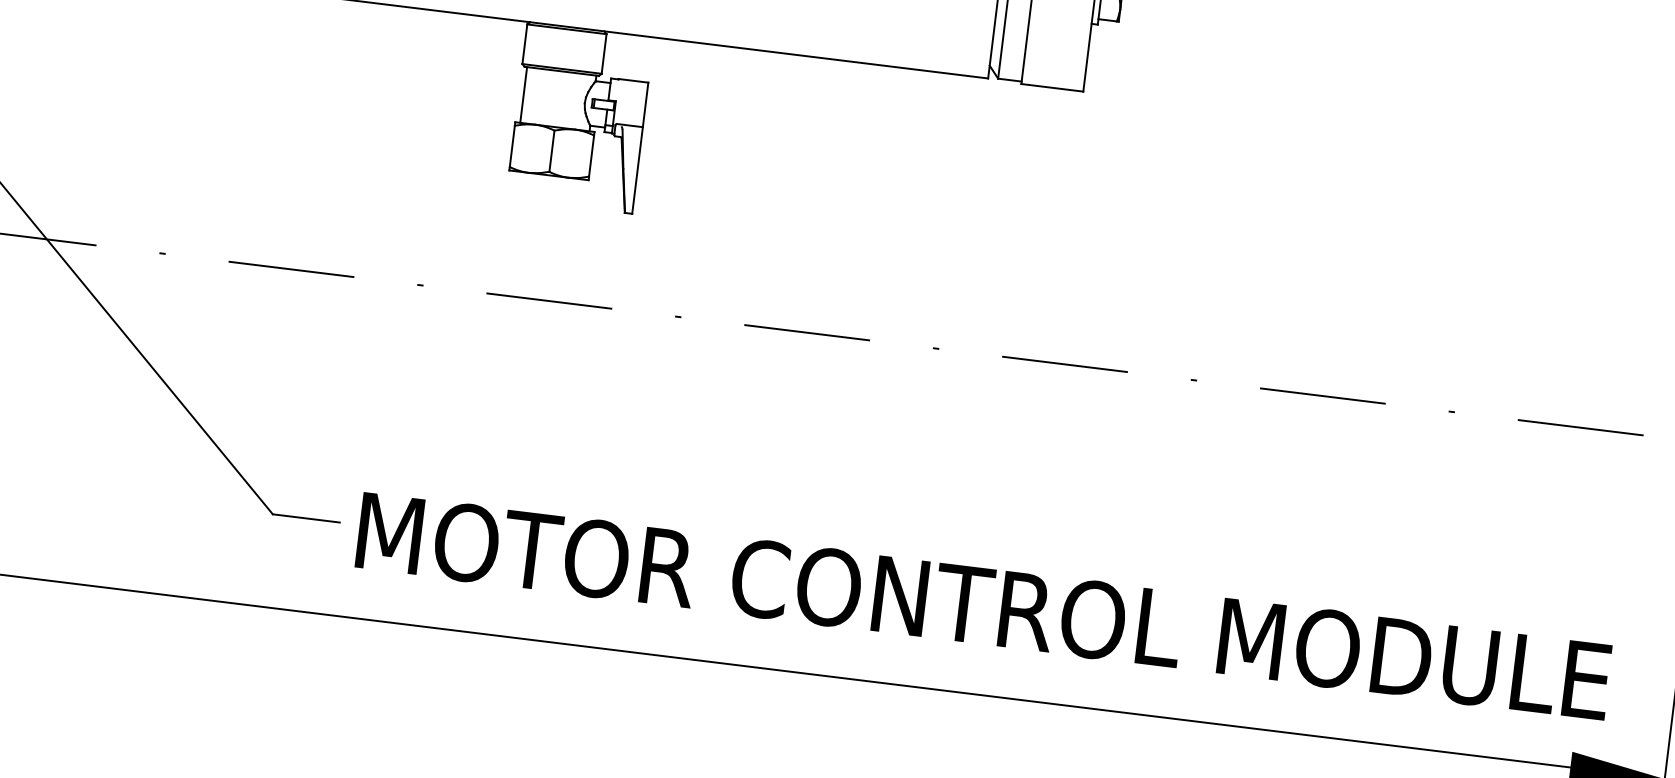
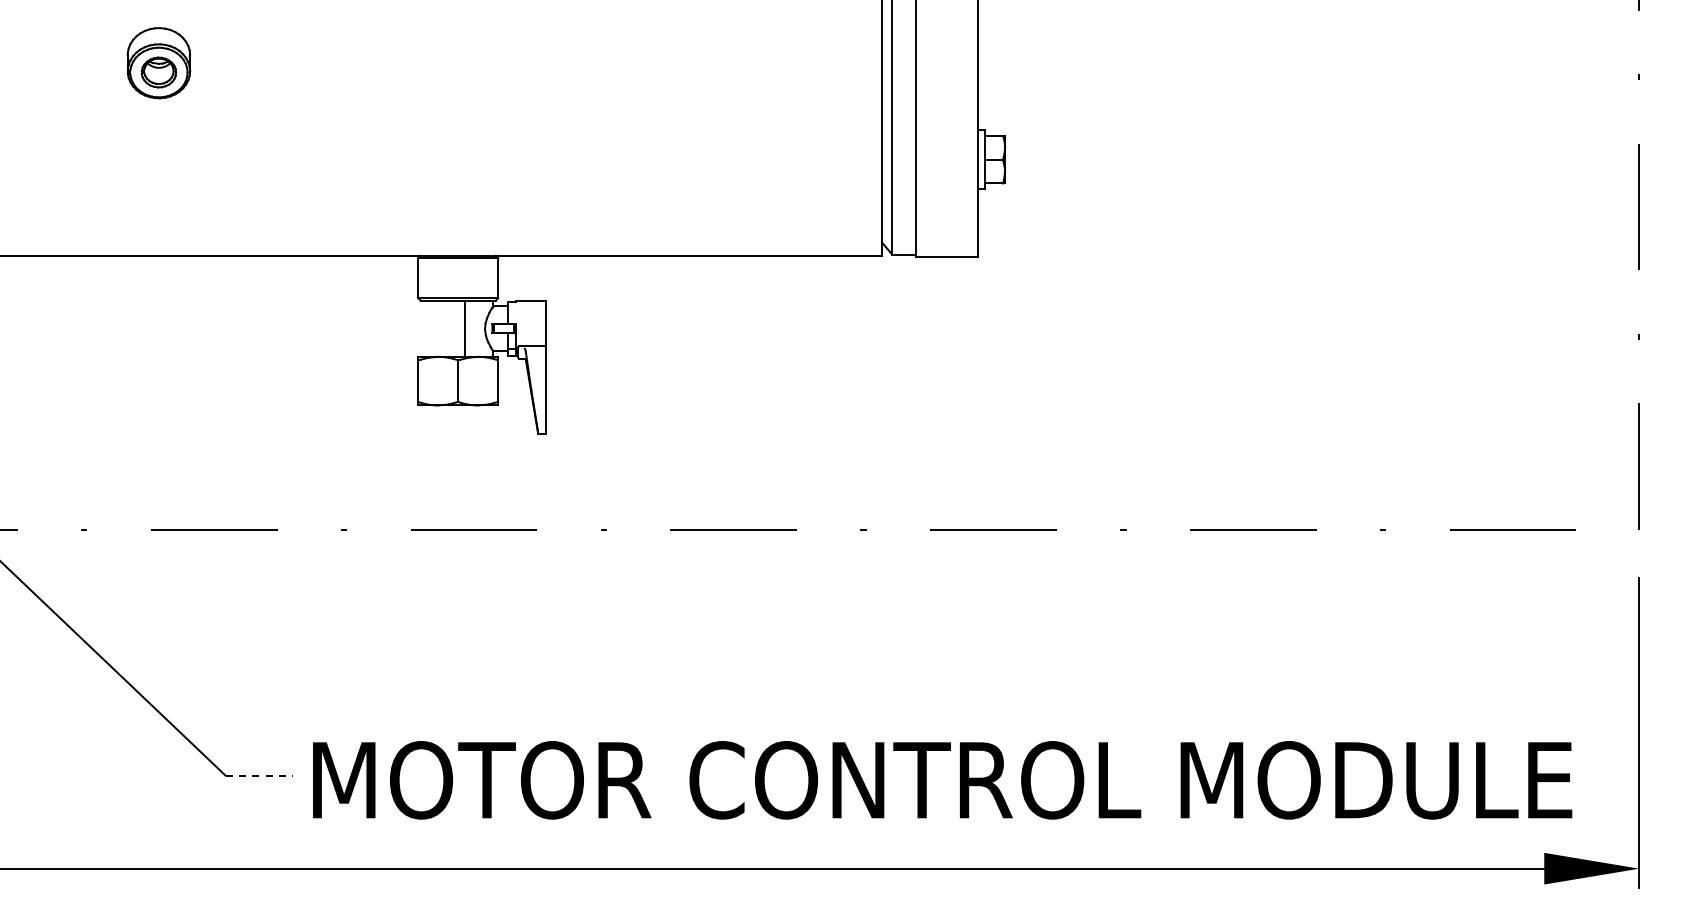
line: (523, 94) -> (465, 328), moved
line: (306, 518) -> (259, 775), solid -> dashed

